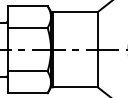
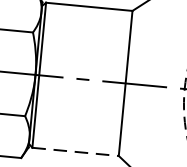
line: (75, 87) -> (75, 152), solid -> dashed

